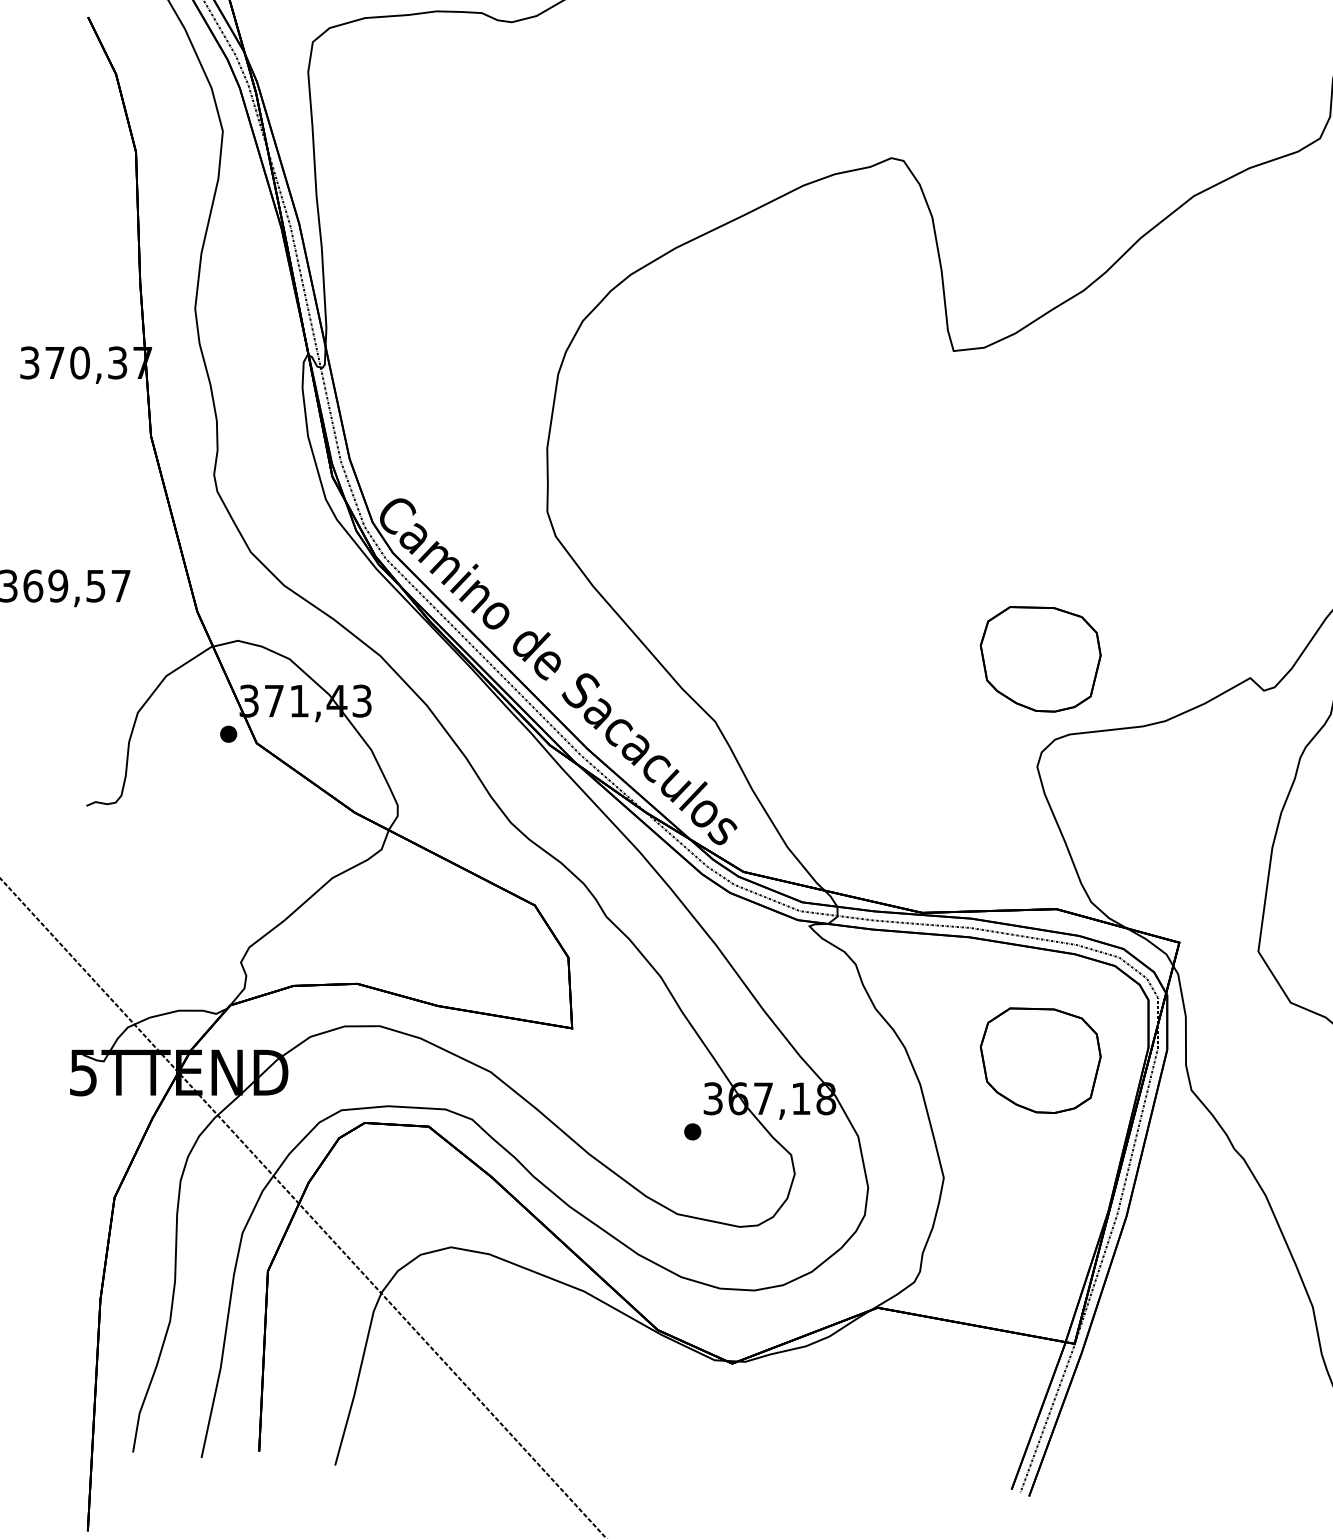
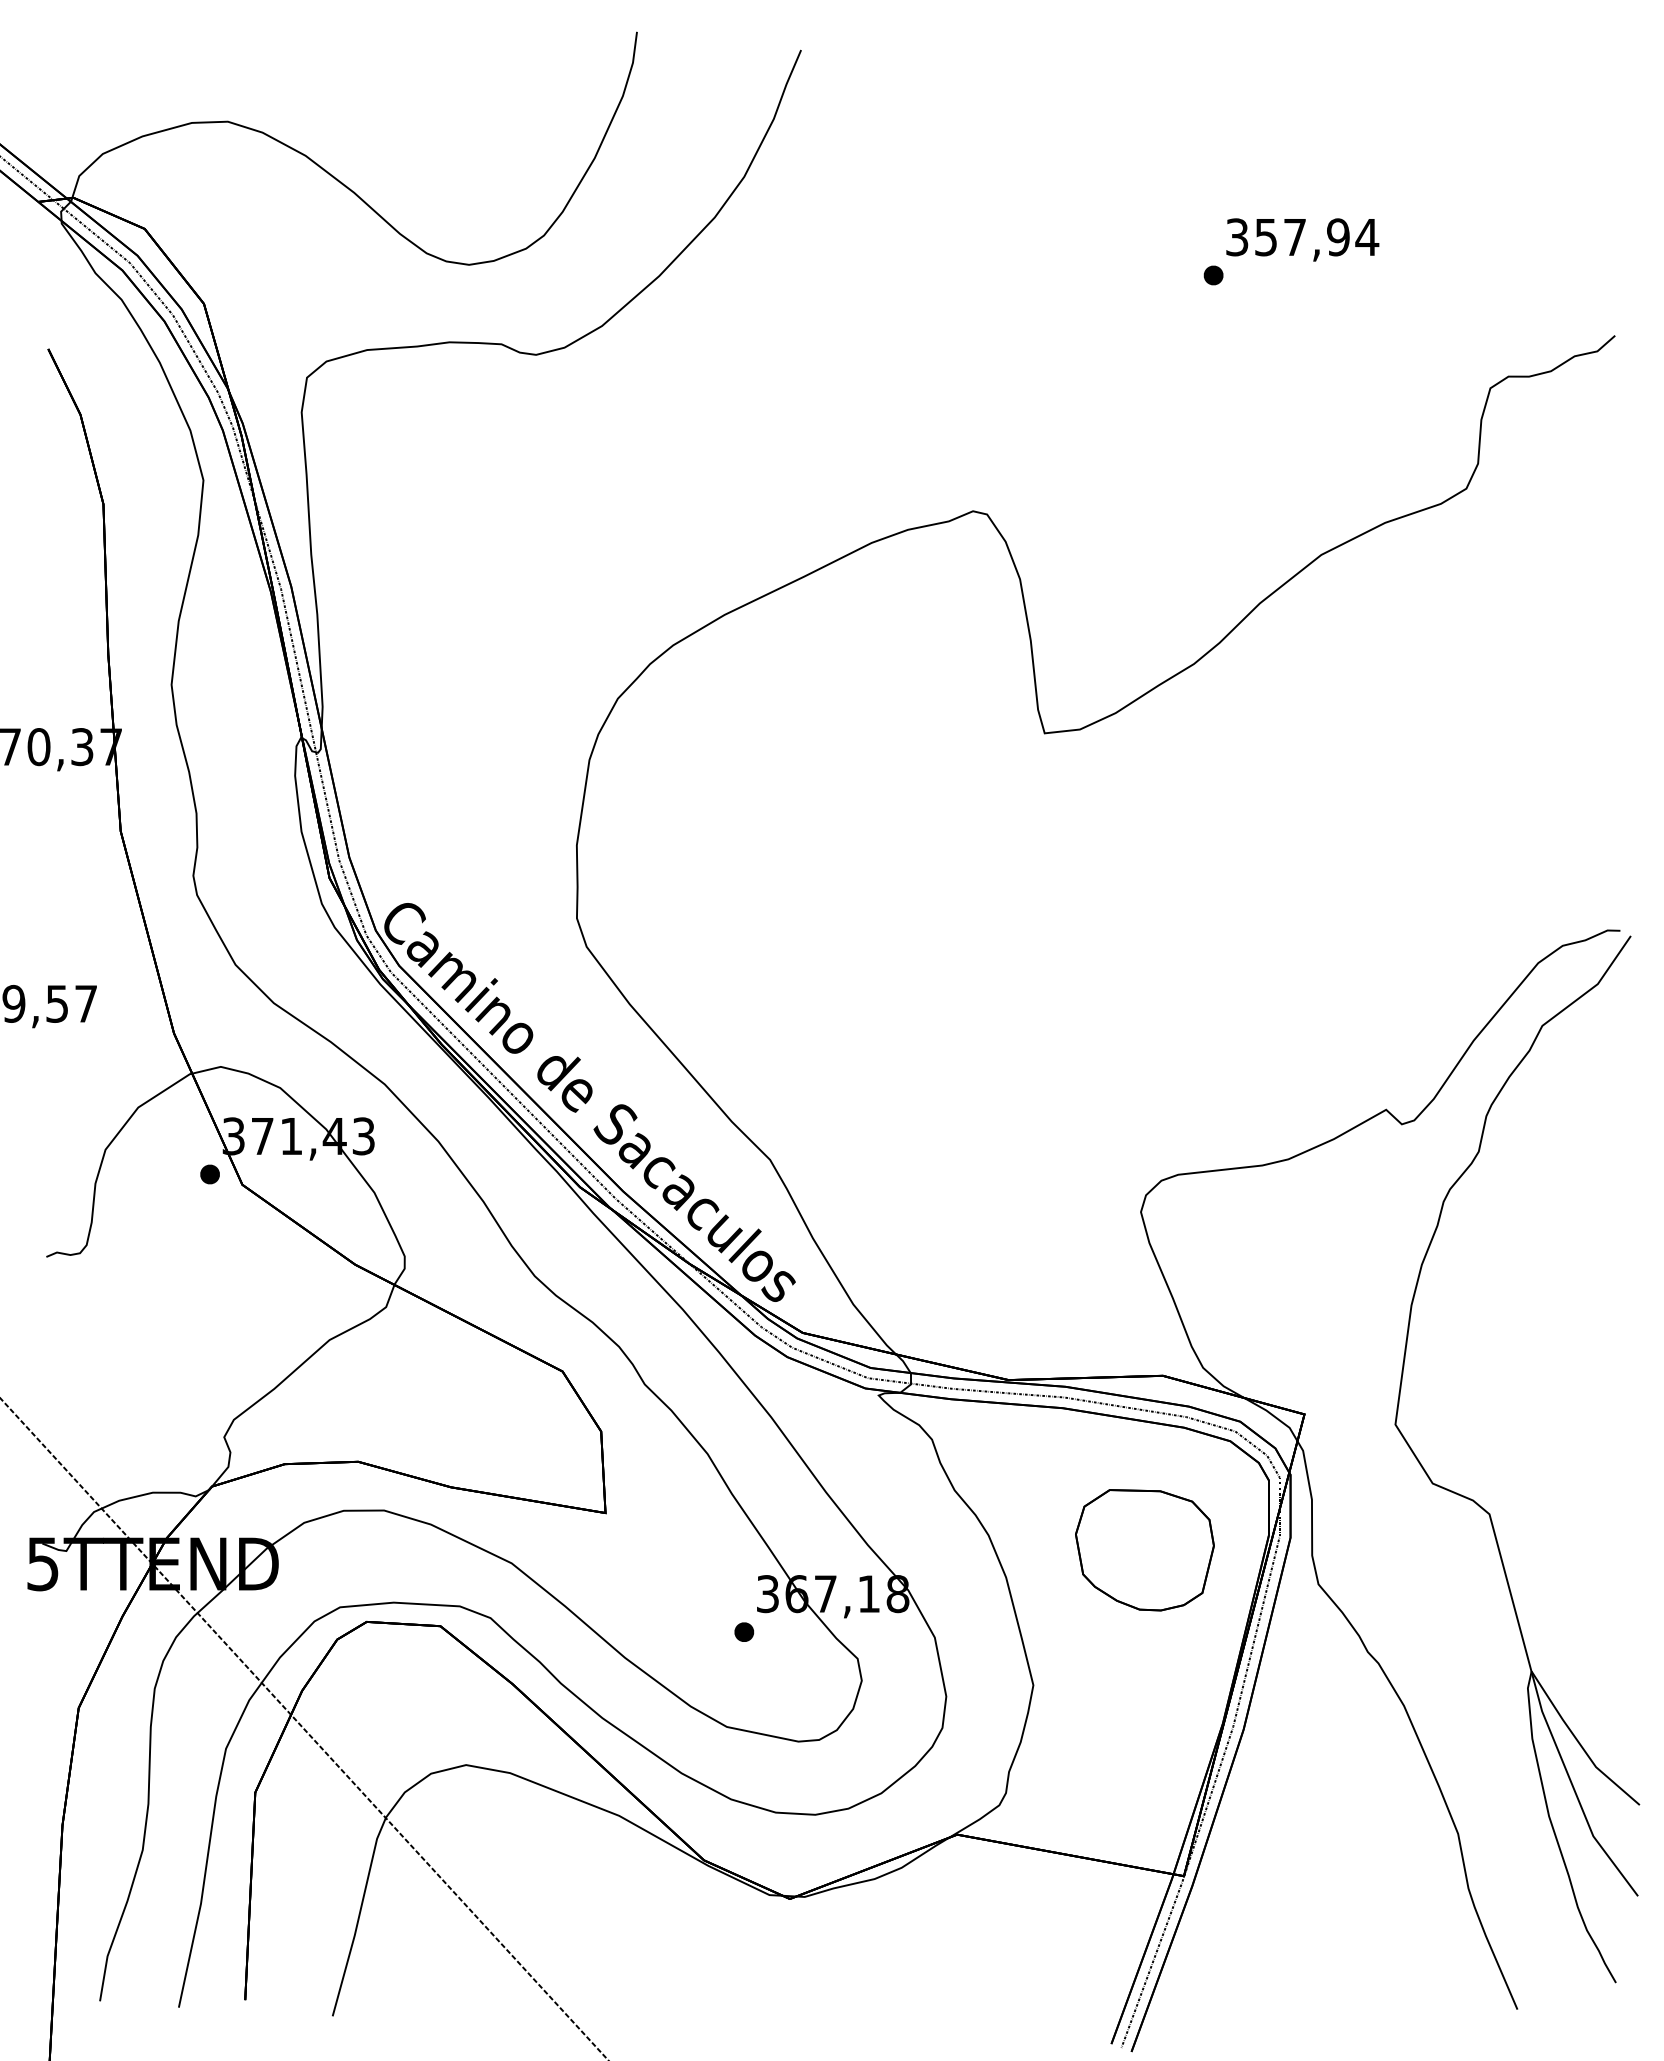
part: (1040, 659) -> (1144, 1088), removed

